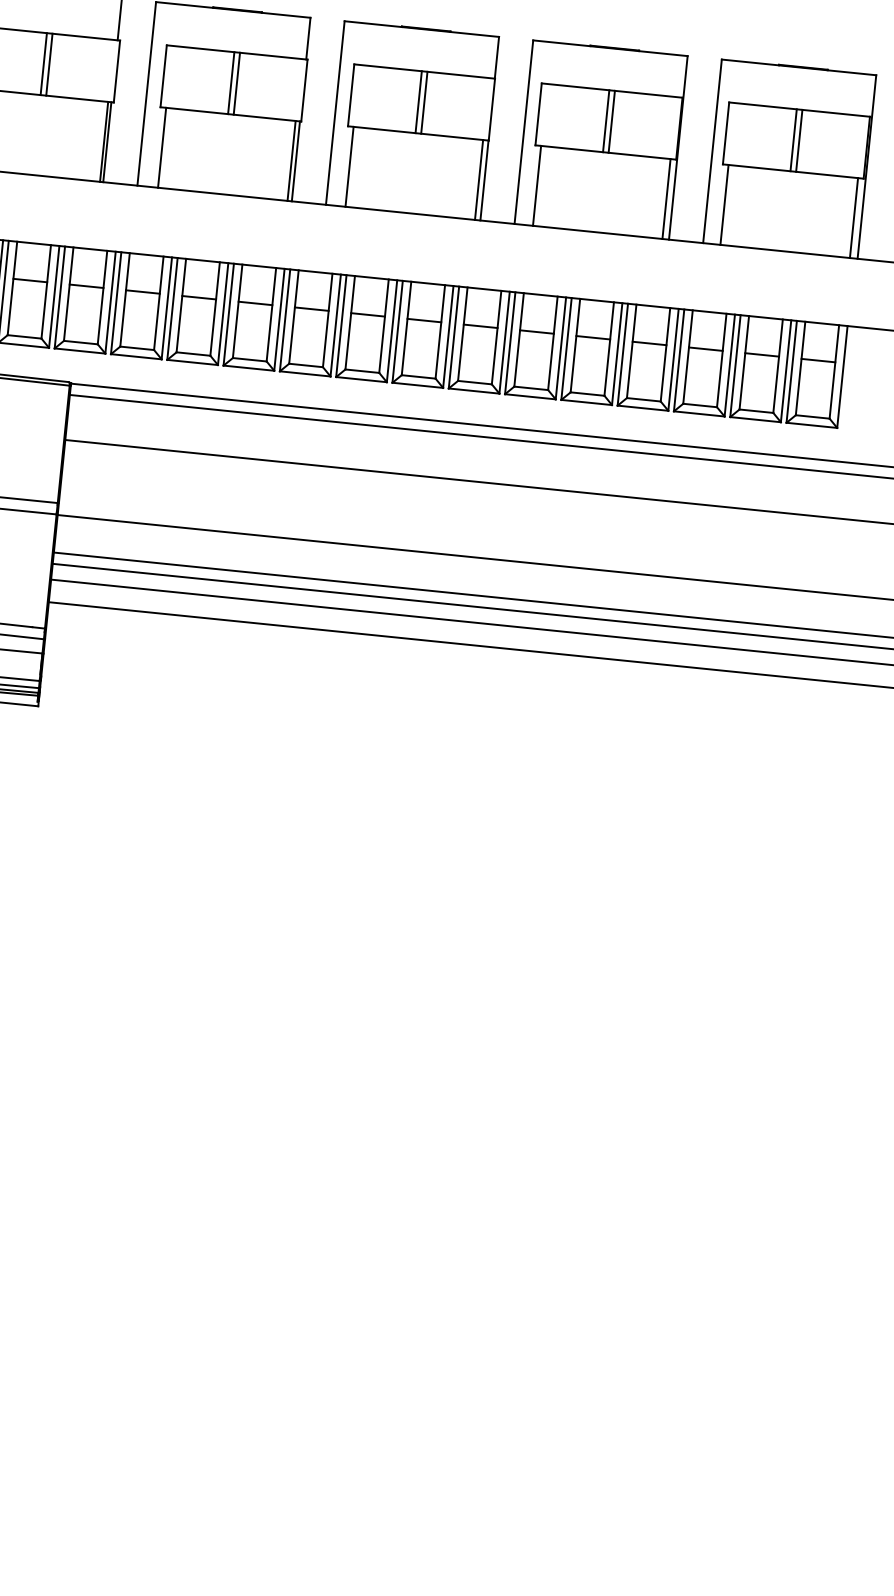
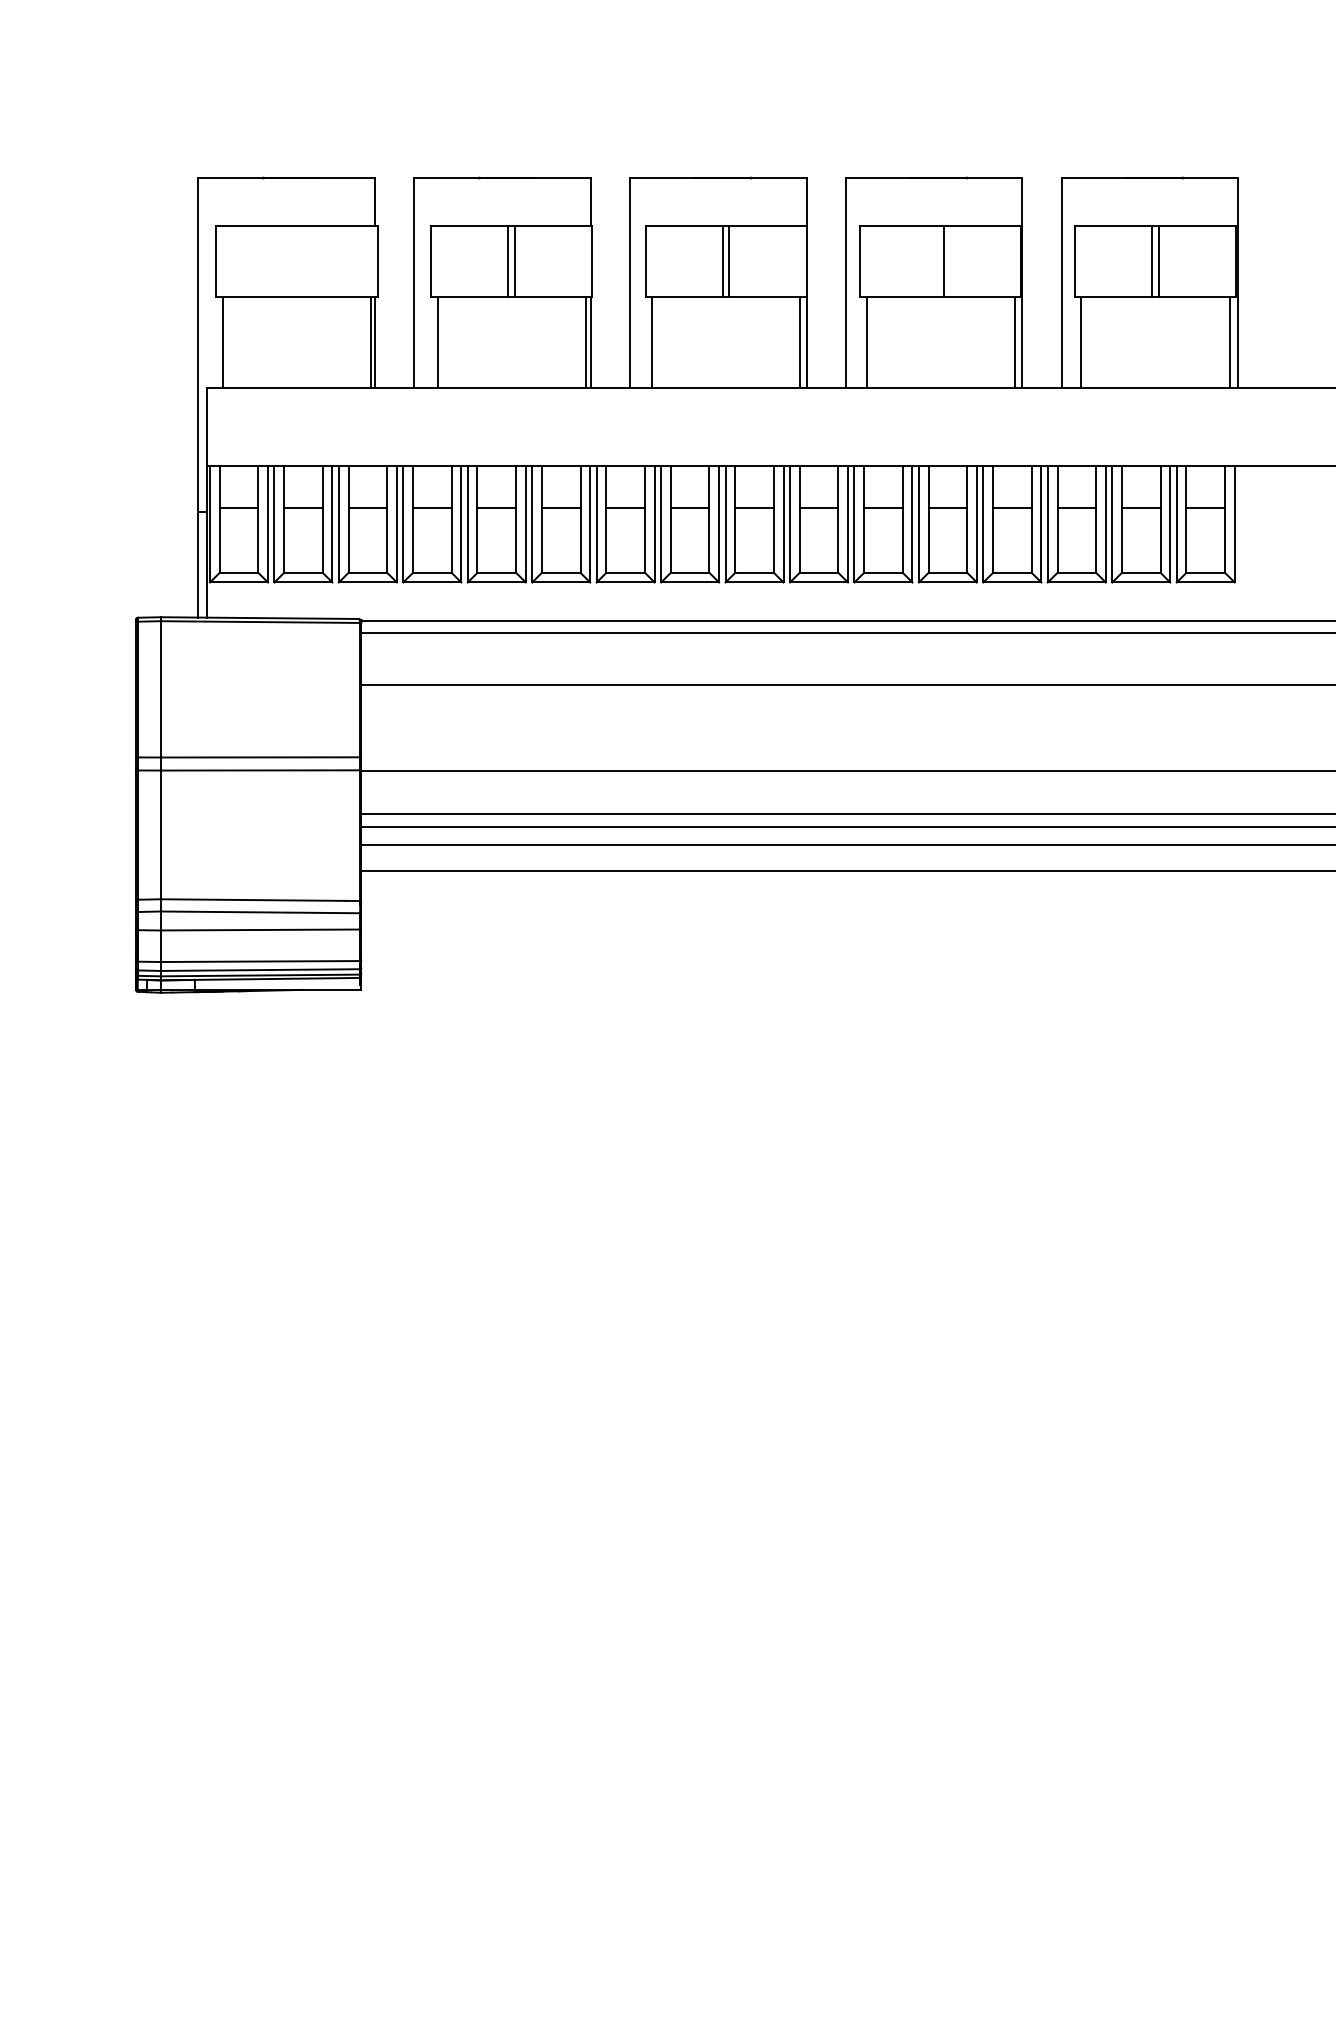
line: (43, 64) -> (293, 261), removed
line: (49, 64) -> (300, 261), removed
line: (606, 121) -> (937, 261), removed

